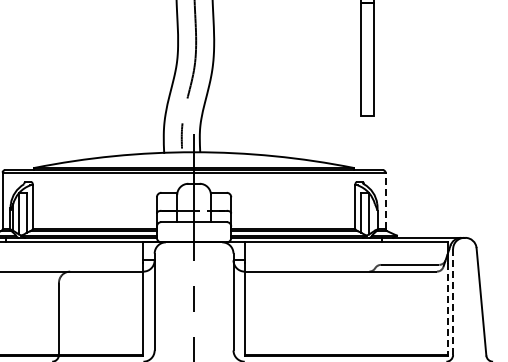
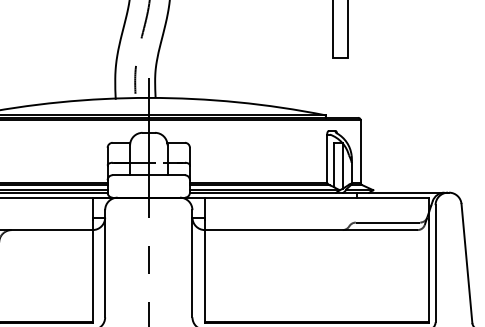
line: (385, 200) -> (360, 151), dashed -> solid
line: (453, 302) -> (435, 264), dashed -> solid
line: (447, 308) -> (429, 270), dashed -> solid

